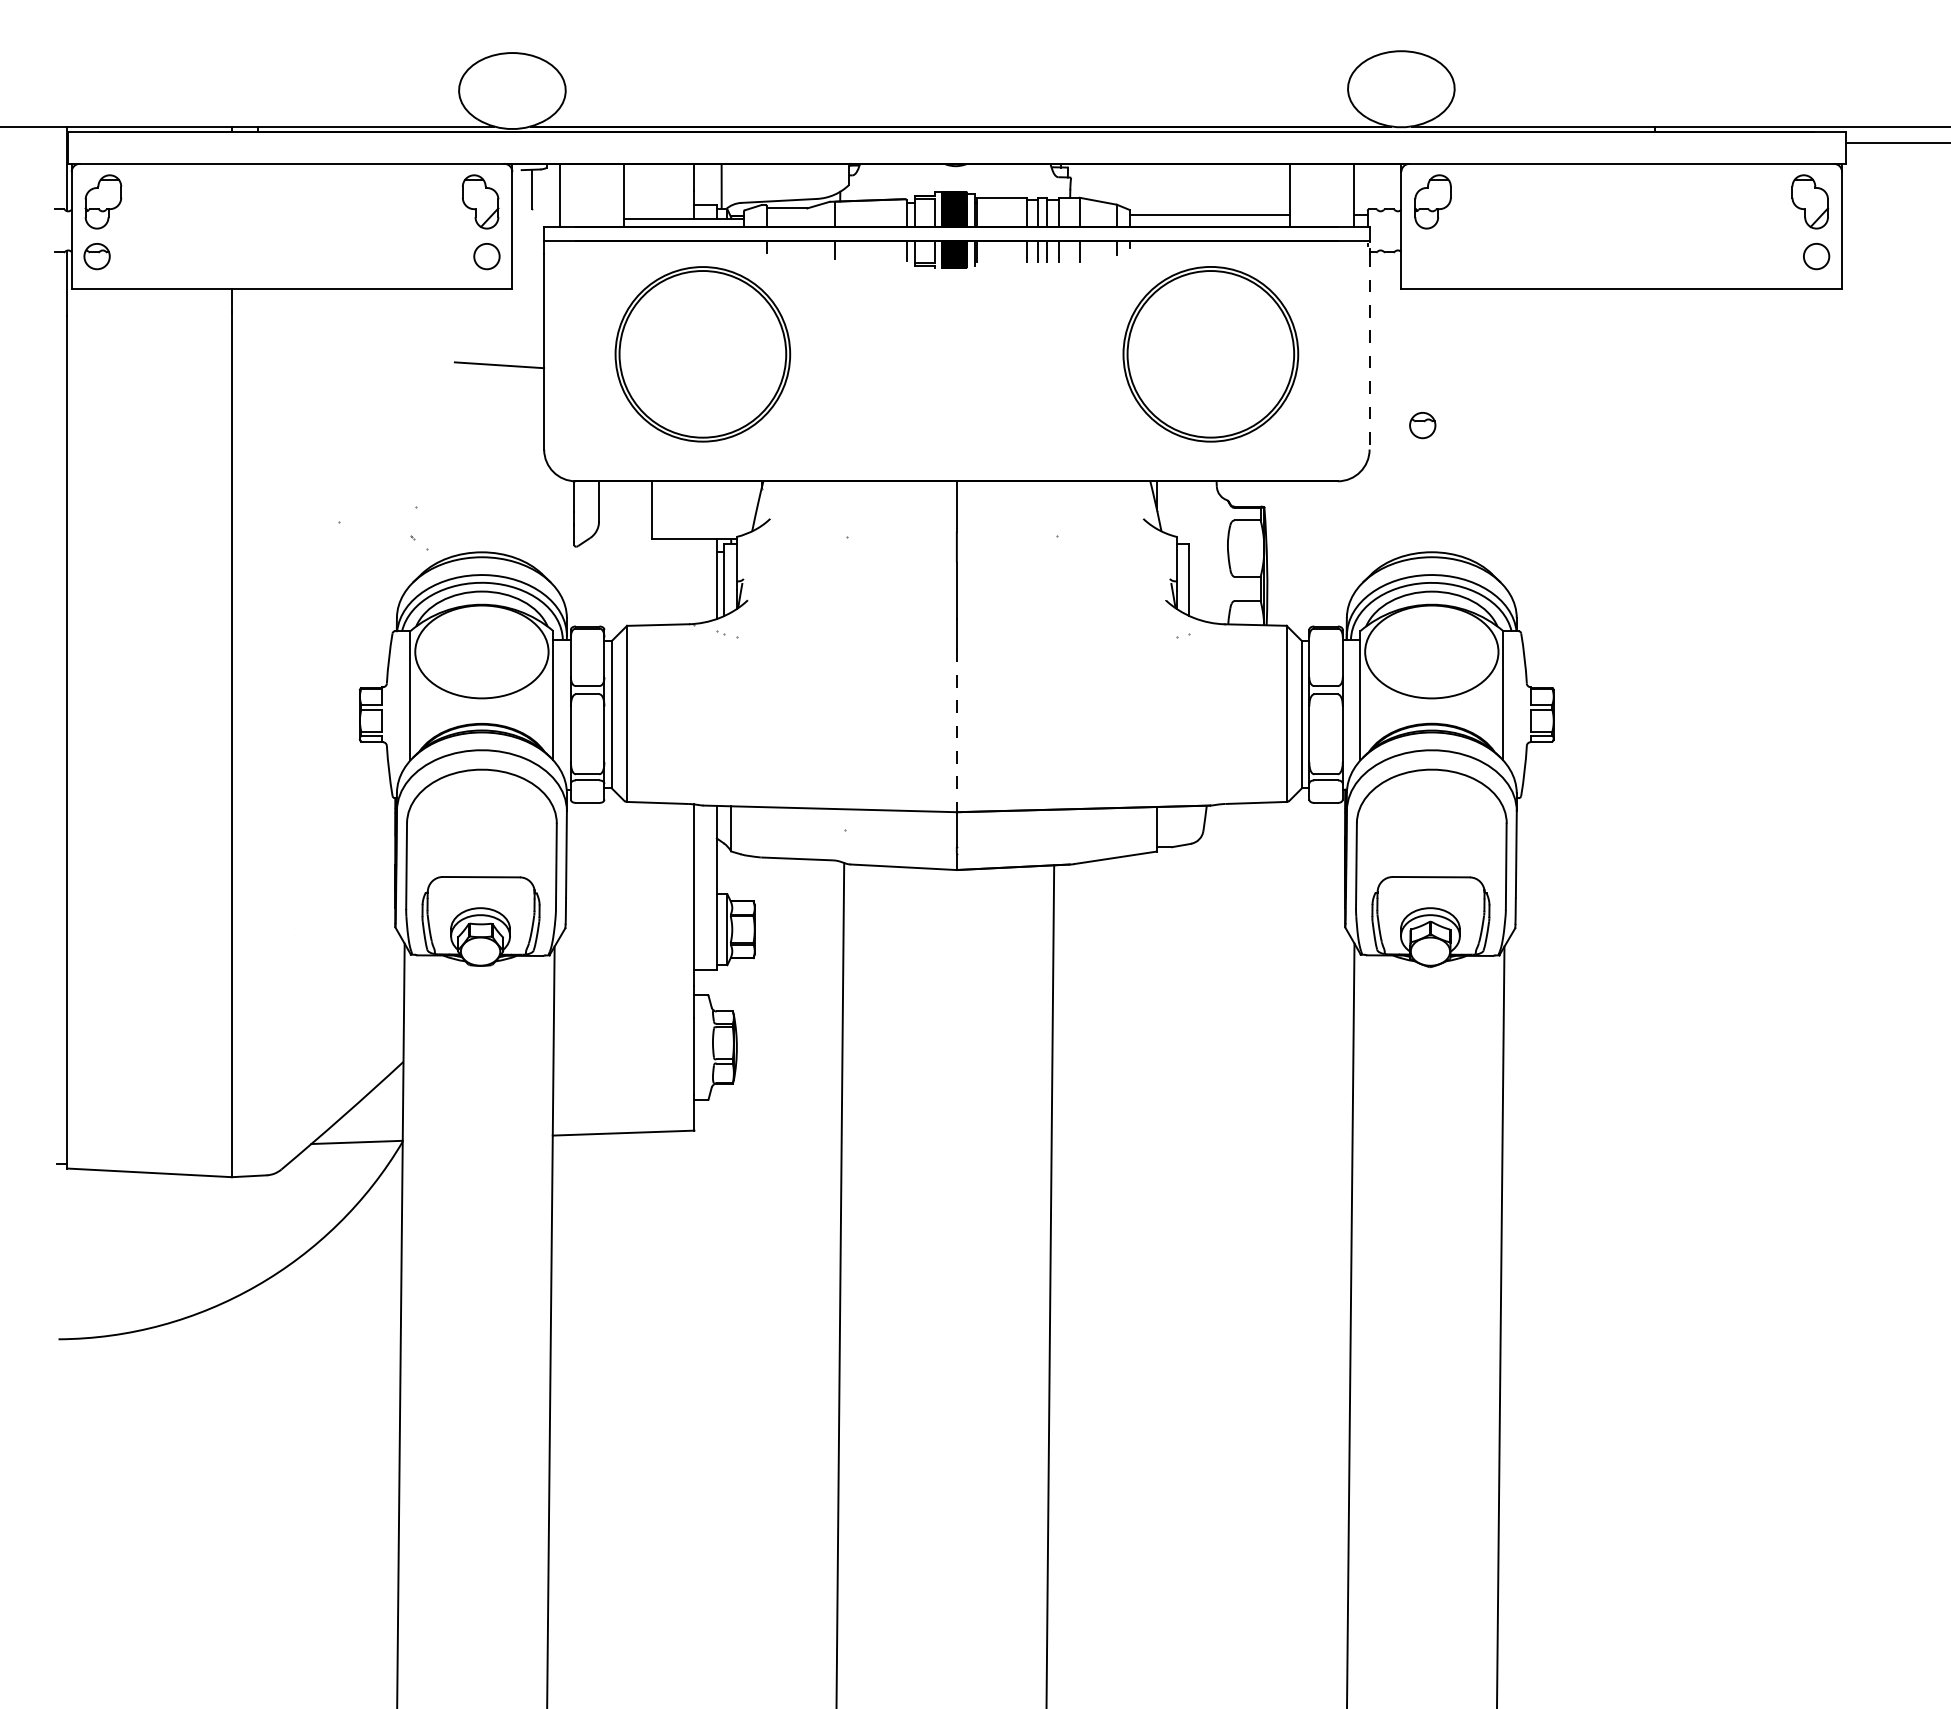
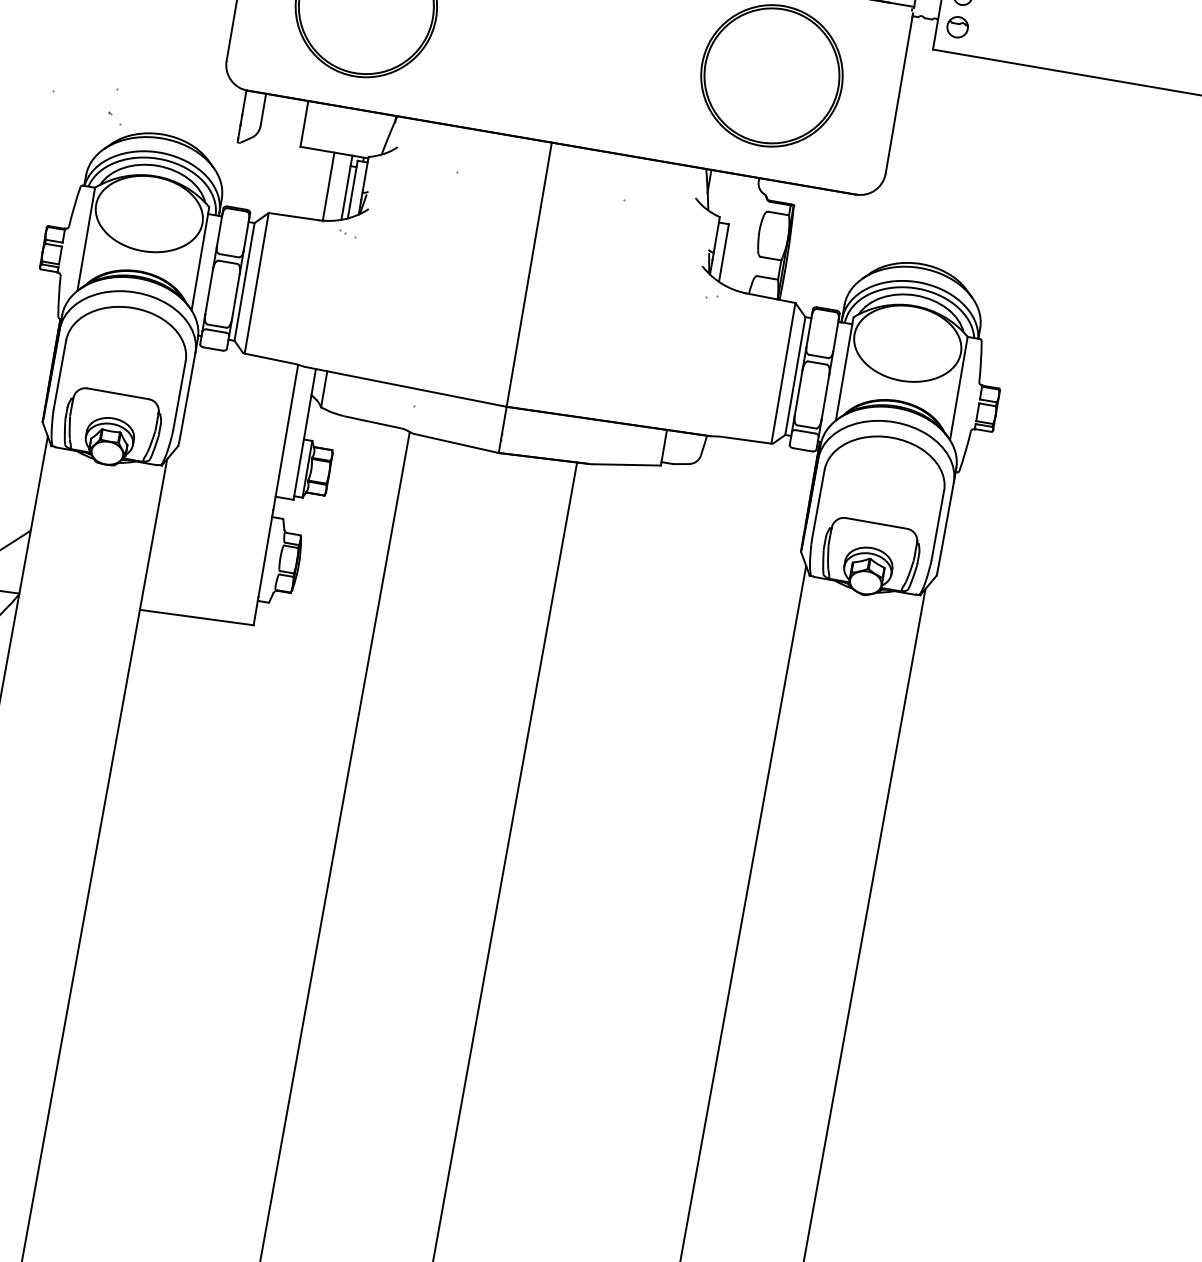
line: (1369, 351) -> (899, 95), dashed -> solid
part: (1422, 425) -> (957, 27), moved
line: (694, 580) -> (328, 186), added
line: (956, 731) -> (517, 342), dashed -> solid

